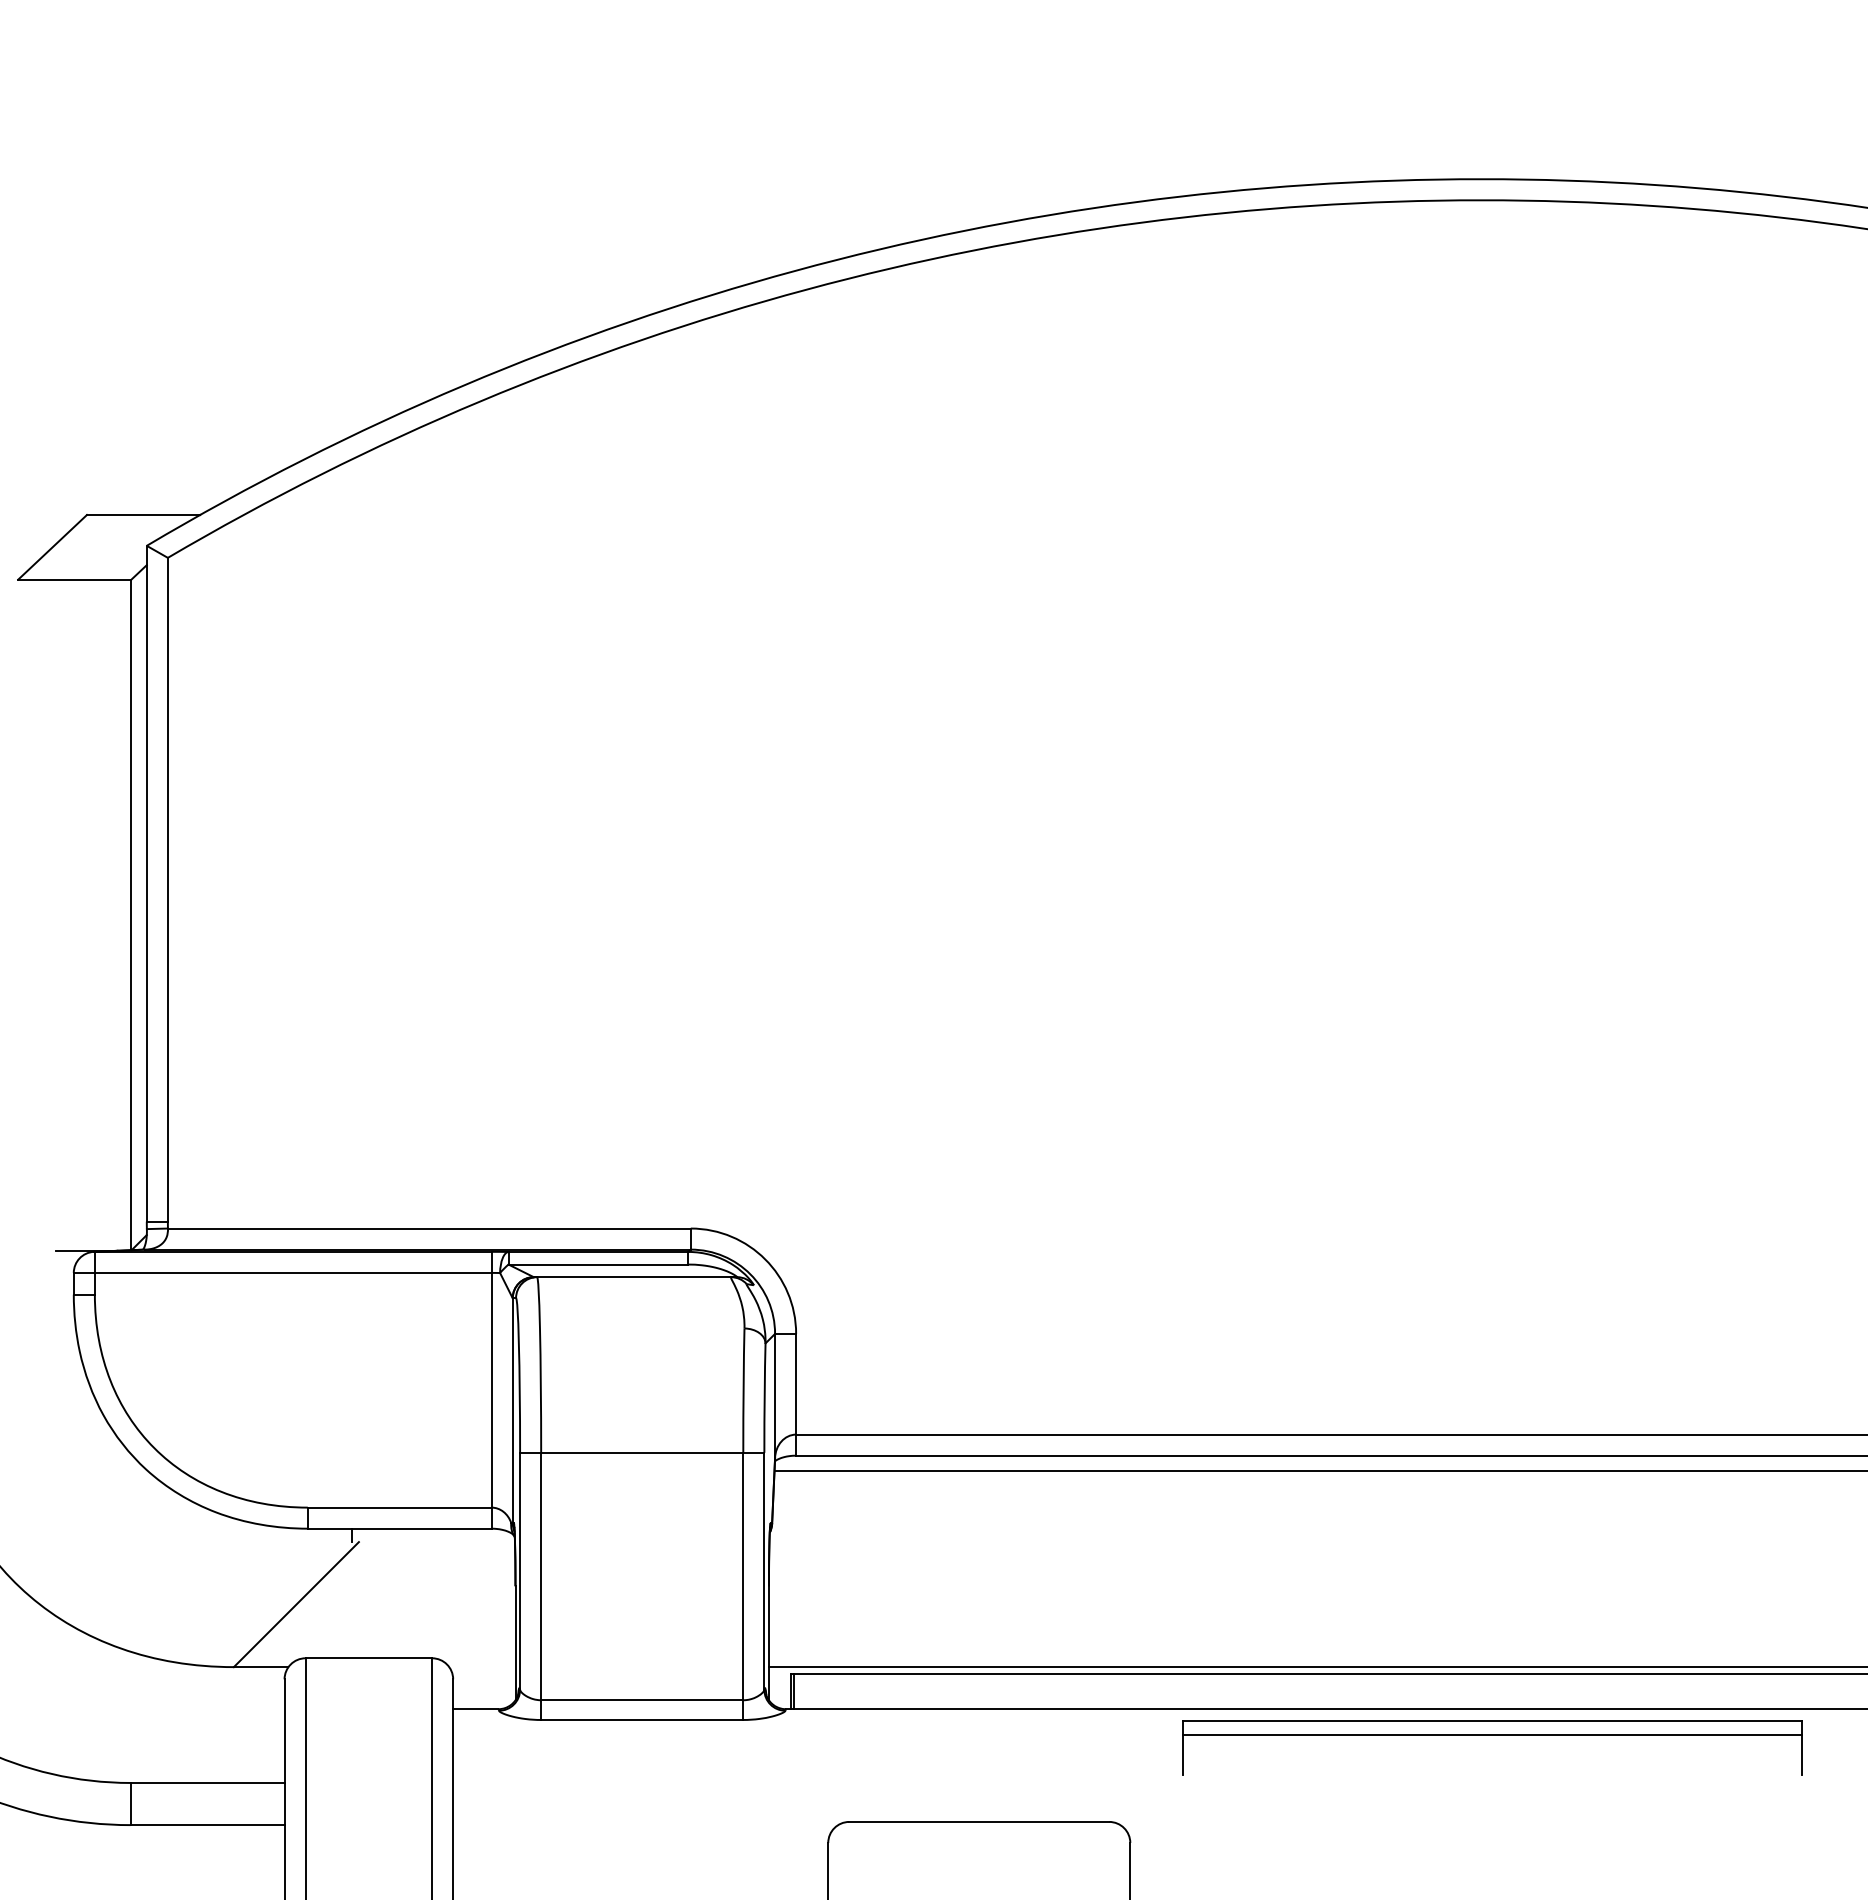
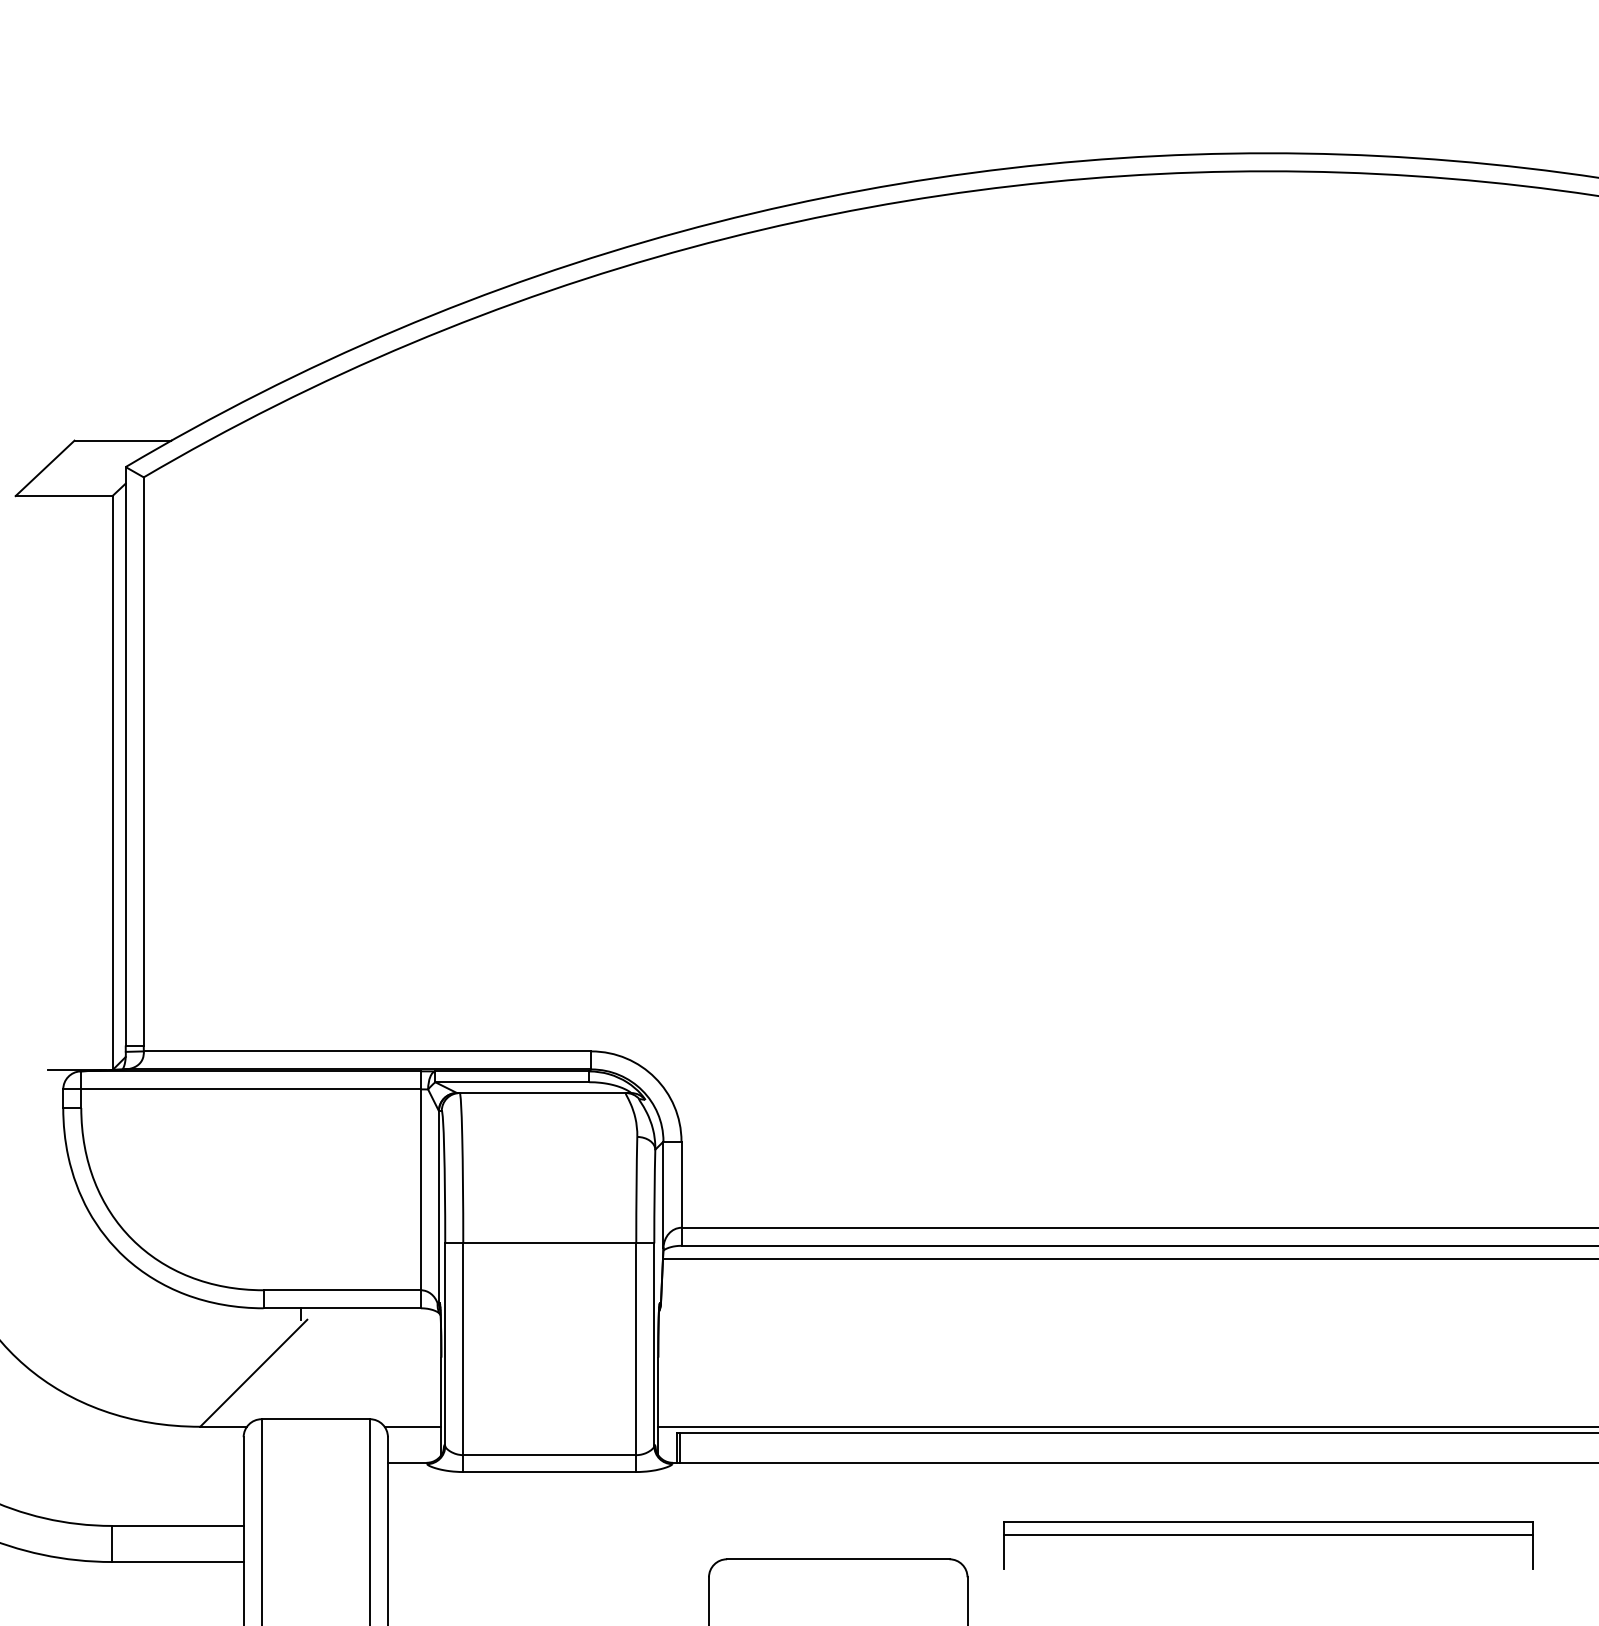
line: (482, 1667) -> (413, 1427), added
part: (1492, 1735) -> (1268, 1534), moved

